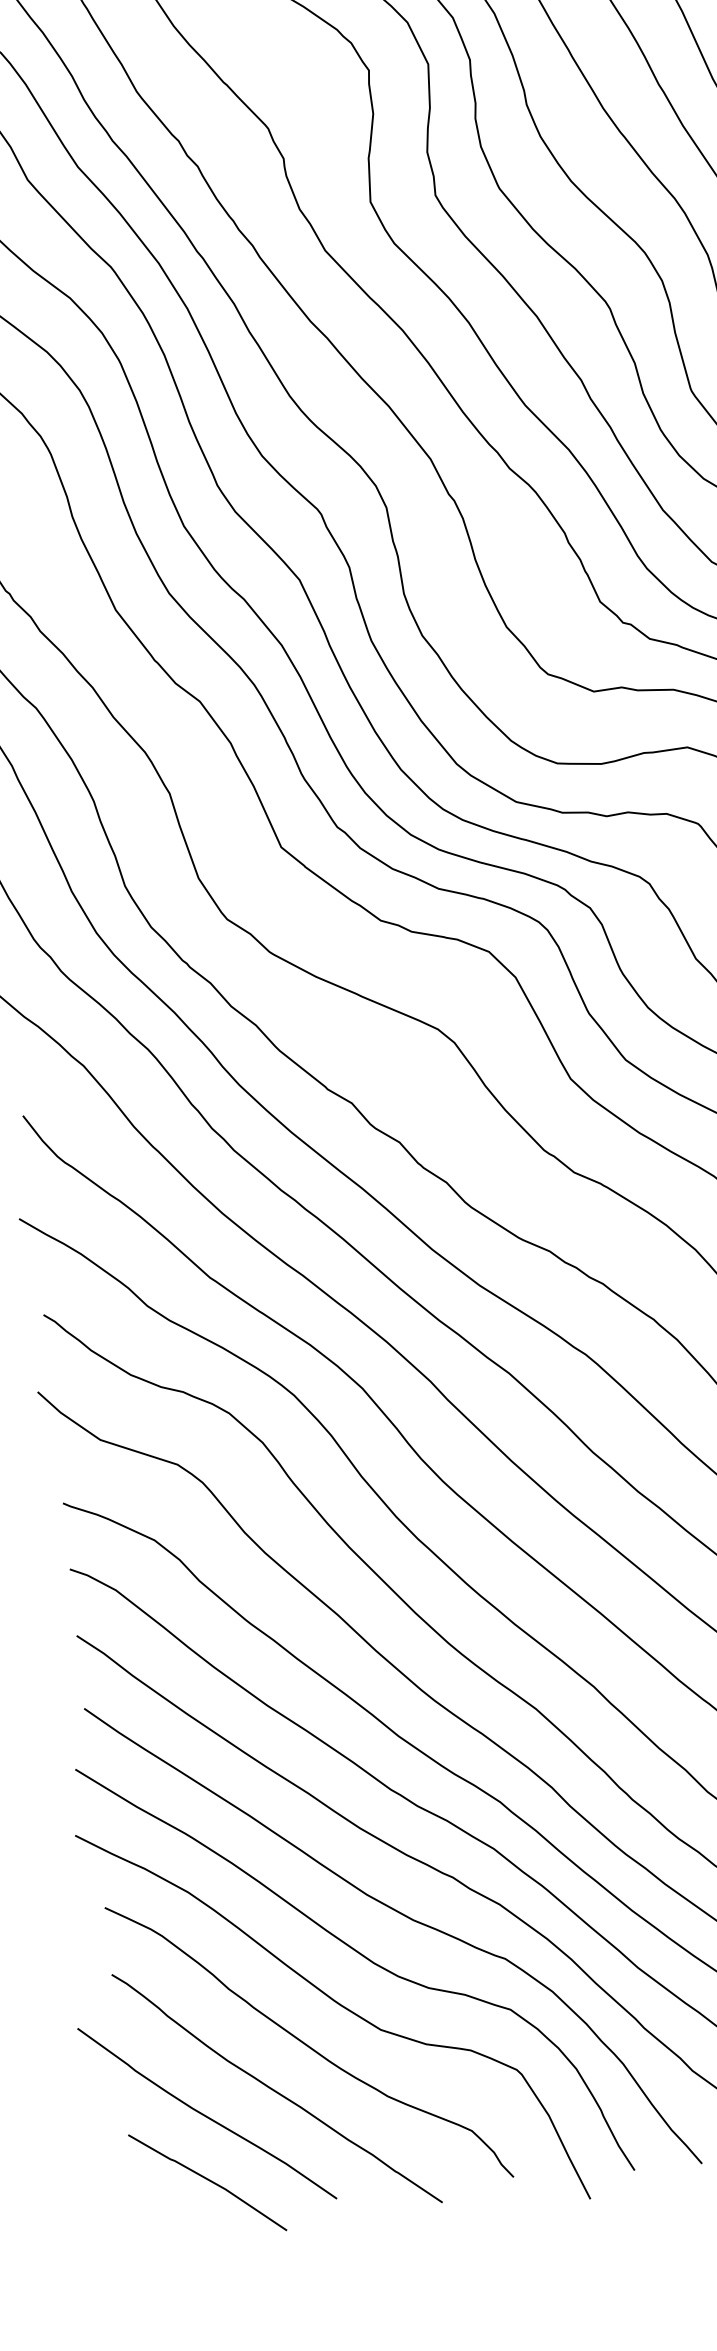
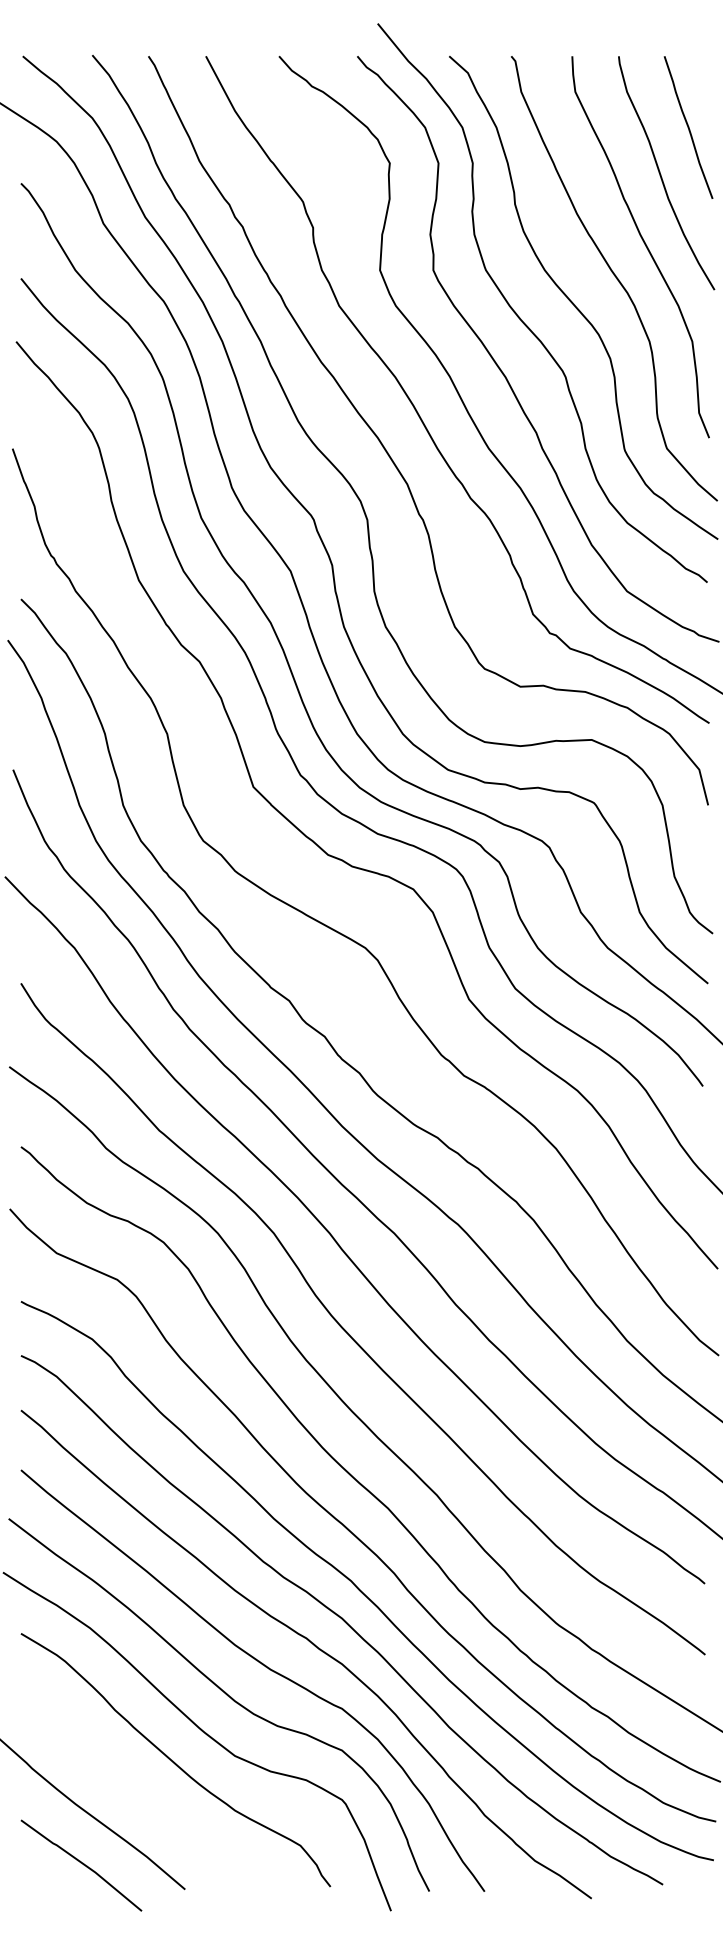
curve: (276, 2090) -> (145, 1796), removed

